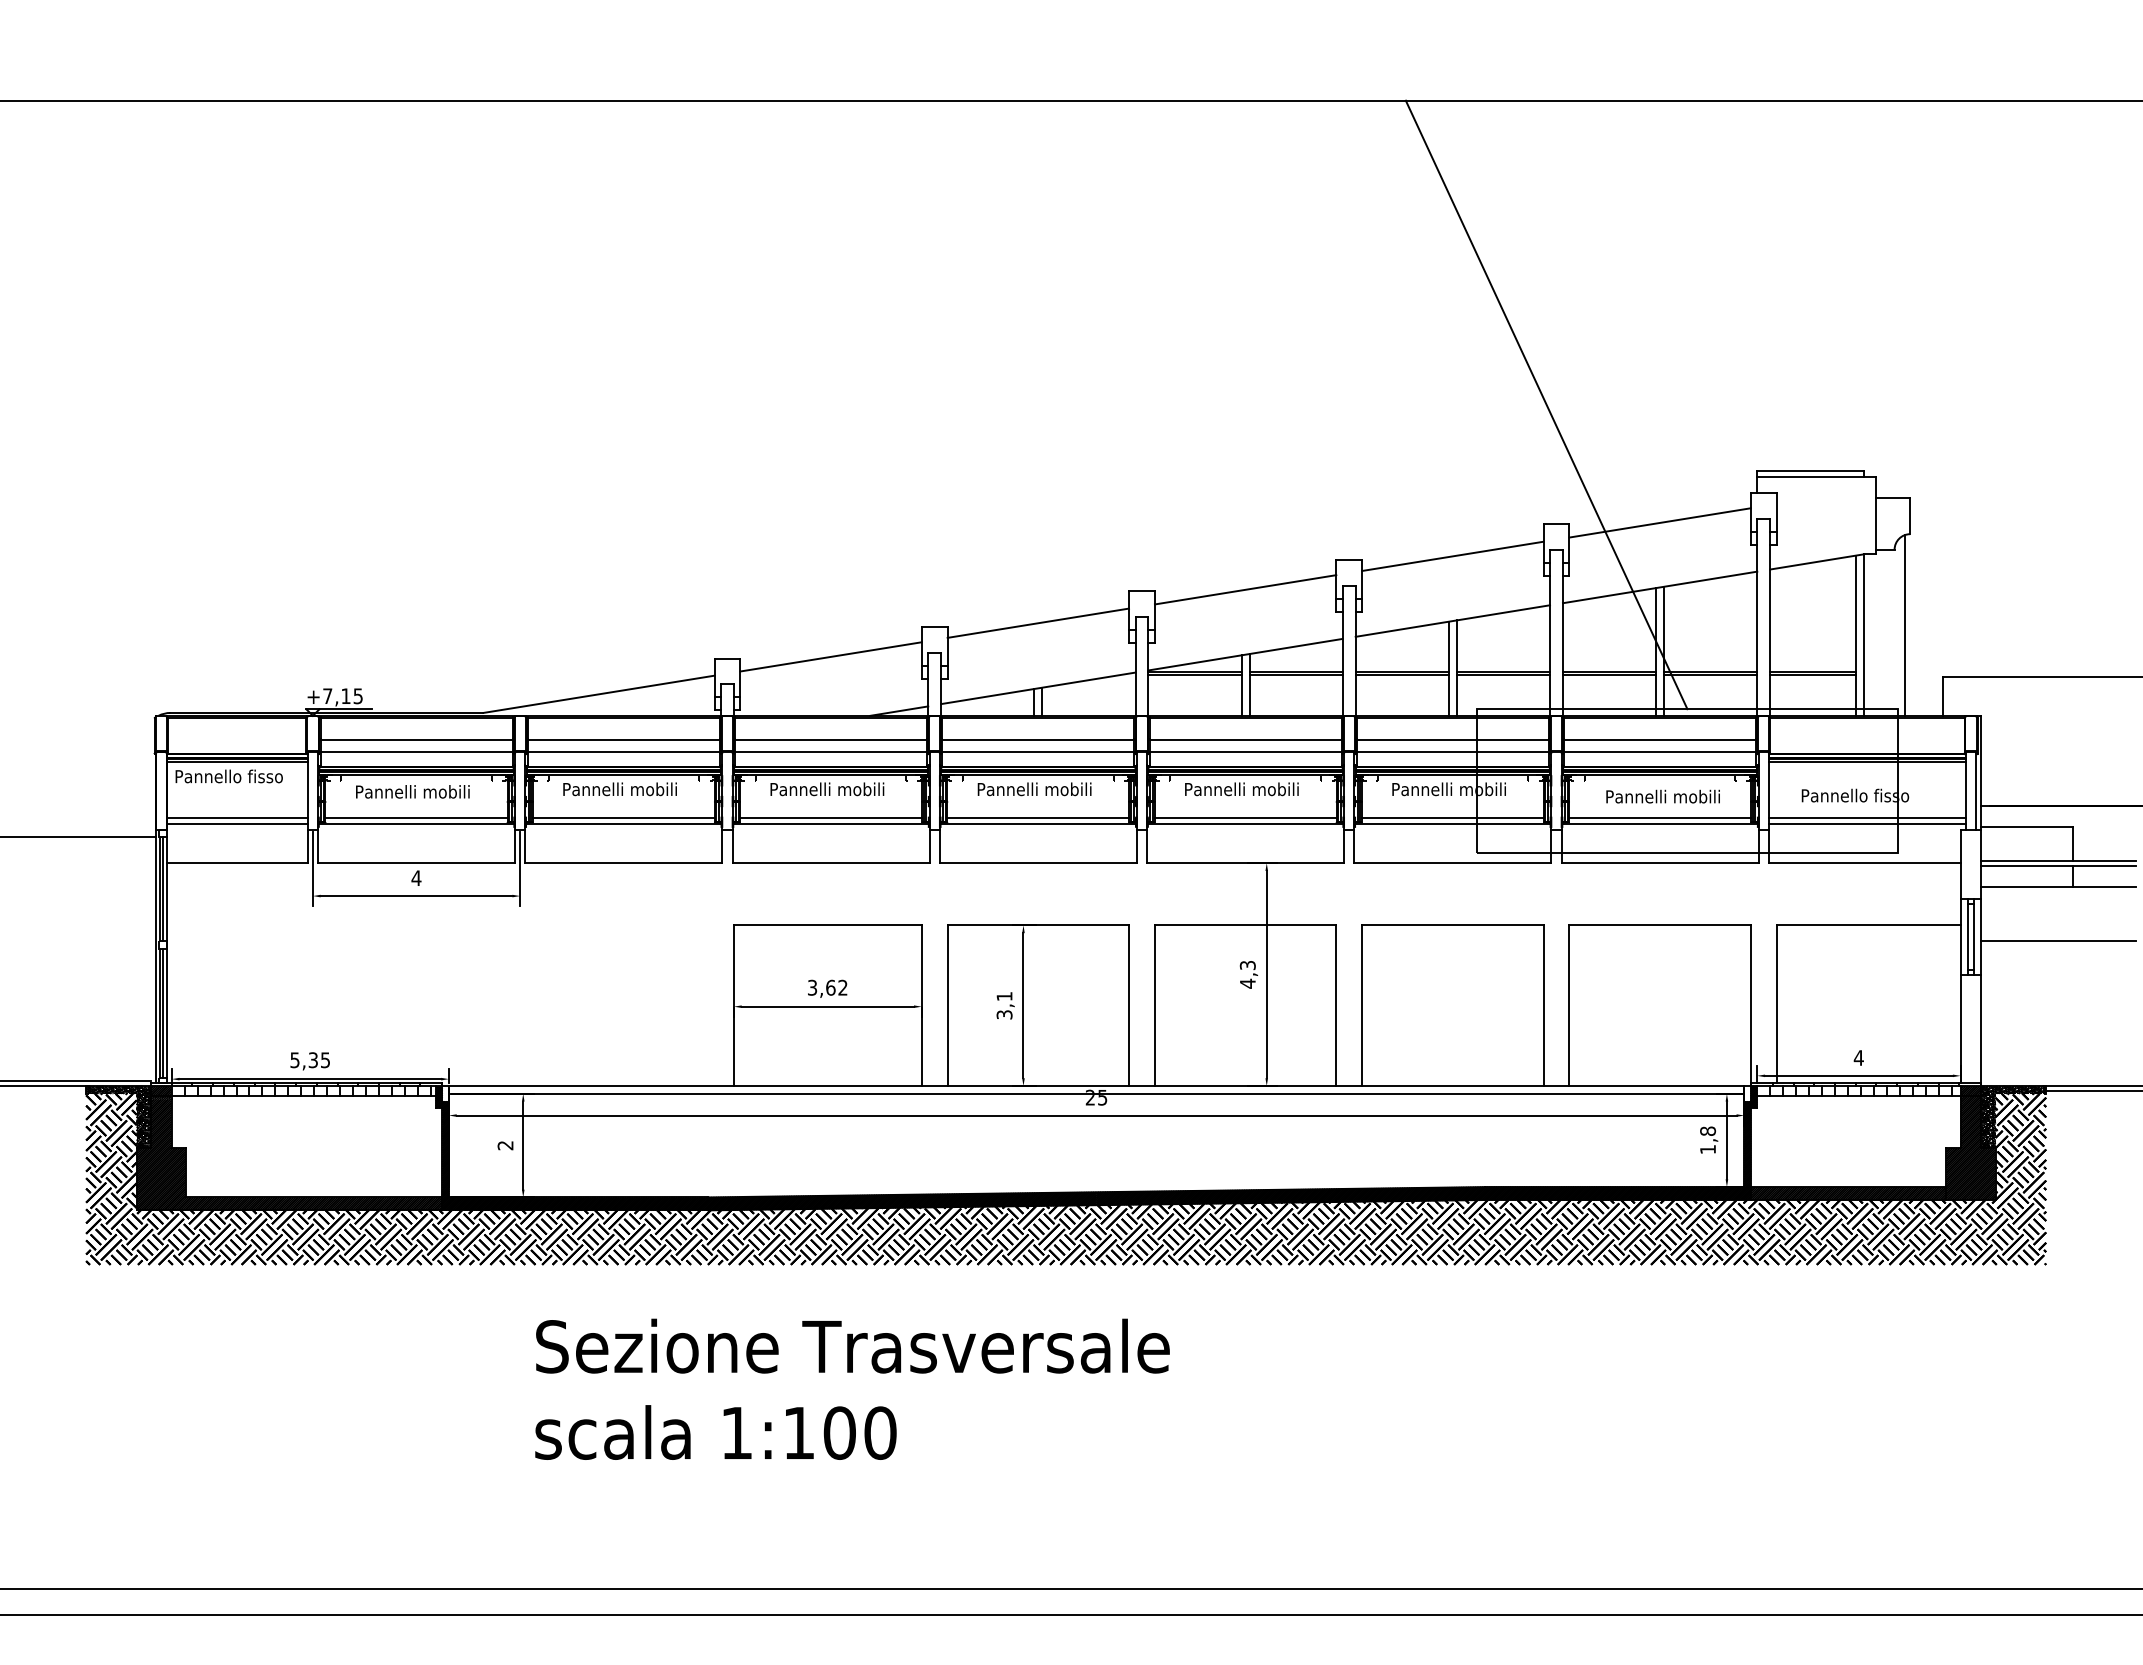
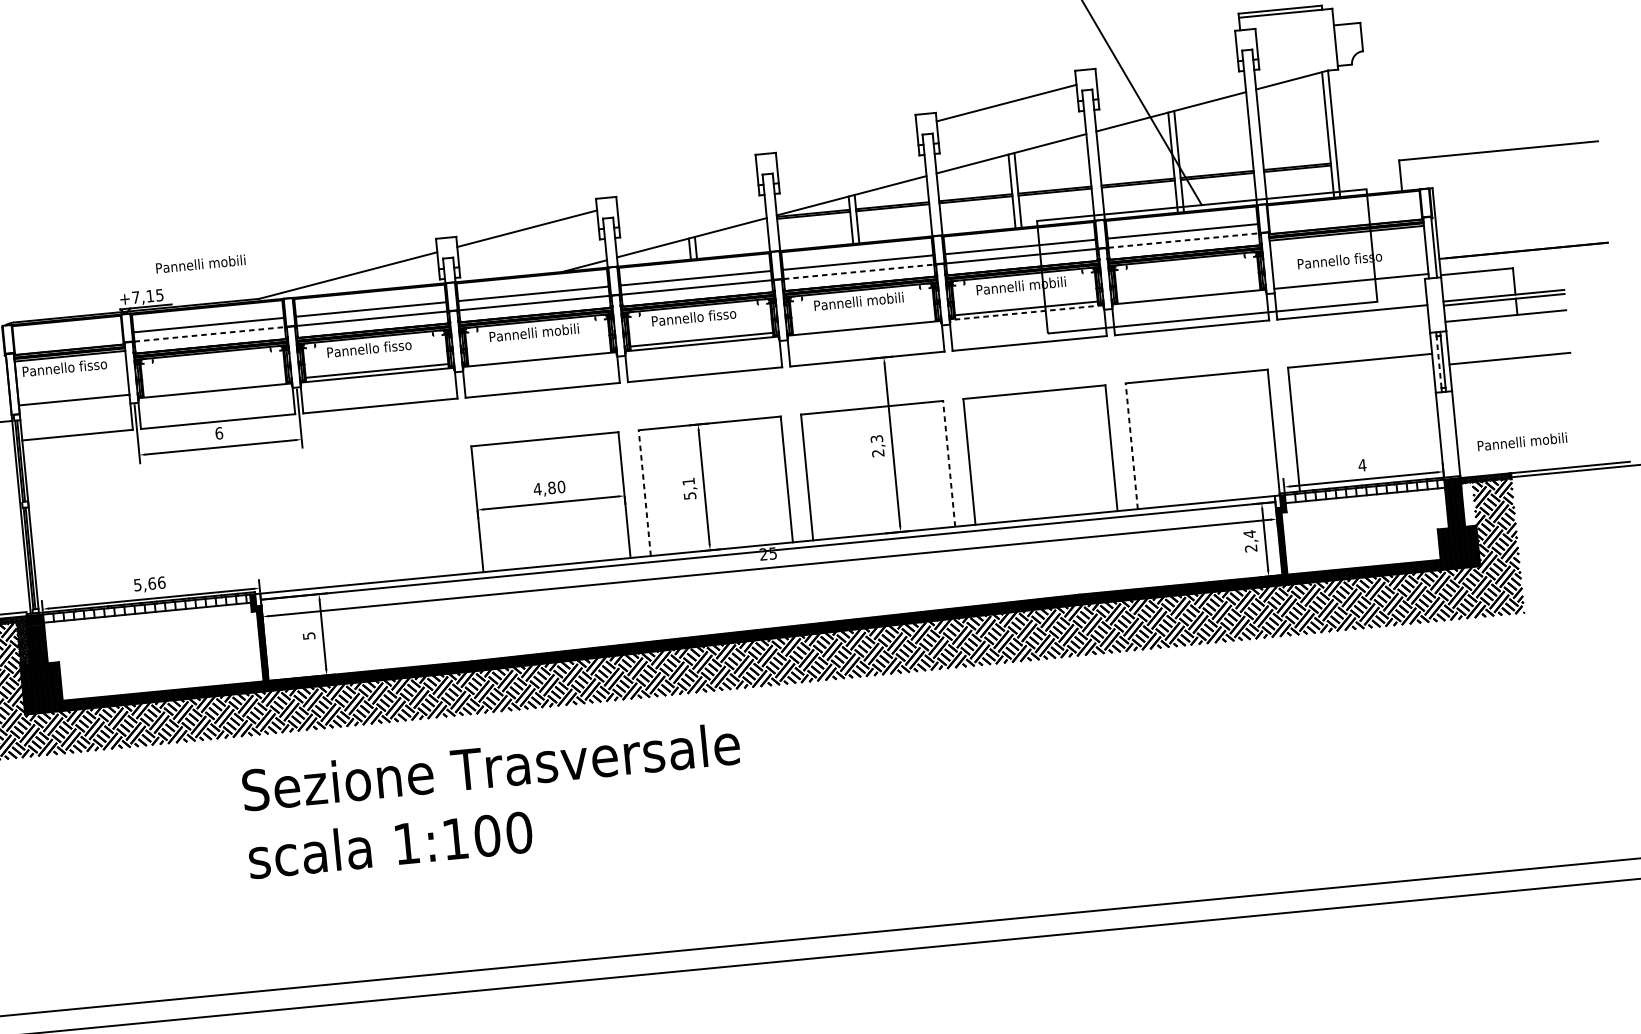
line: (1659, 522) -> (1165, 61), removed
line: (1245, 589) -> (846, 144), removed
line: (1038, 622) -> (687, 186), removed
line: (1904, 625) -> (1365, 123), removed
line: (417, 751) -> (210, 334), solid -> dashed
line: (1246, 751) -> (859, 271), solid -> dashed
line: (1660, 751) -> (1183, 240), solid -> dashed
text: (648, 789) -> (394, 346), Pannelli mobili -> Pannello fisso
text: (1063, 789) -> (719, 315), Pannelli mobili -> Pannello fisso
text: (412, 791) -> (200, 263), moved
text: (1662, 796) -> (1521, 441), moved
line: (416, 818) -> (214, 386), removed
line: (830, 818) -> (538, 355), removed
line: (1245, 818) -> (863, 324), removed
line: (1660, 818) -> (1188, 292), removed
line: (1866, 818) -> (1350, 277), removed
line: (236, 823) -> (74, 404), removed
line: (1452, 823) -> (1026, 312), solid -> dashed
text: (416, 878) -> (219, 433), 4 -> 6
line: (1968, 936) -> (1439, 361), solid -> dashed
text: (1247, 983) -> (877, 453), 4,3 -> 2,3
text: (827, 987) -> (549, 487), 3,62 -> 4,80
line: (947, 1005) -> (644, 493), solid -> dashed
line: (1336, 1005) -> (949, 463), solid -> dashed
line: (1569, 1005) -> (1131, 446), solid -> dashed
text: (1003, 1014) -> (689, 495), 3,1 -> 5,1
text: (319, 1060) -> (156, 583), 5,35 -> 5,66
hatch: (1988, 1120) -> (1468, 504), removed
text: (1708, 1140) -> (1250, 541), 1,8 -> 2,4
text: (505, 1145) -> (309, 635), 2 -> 5
text: (852, 1388) -> (494, 799), moved

